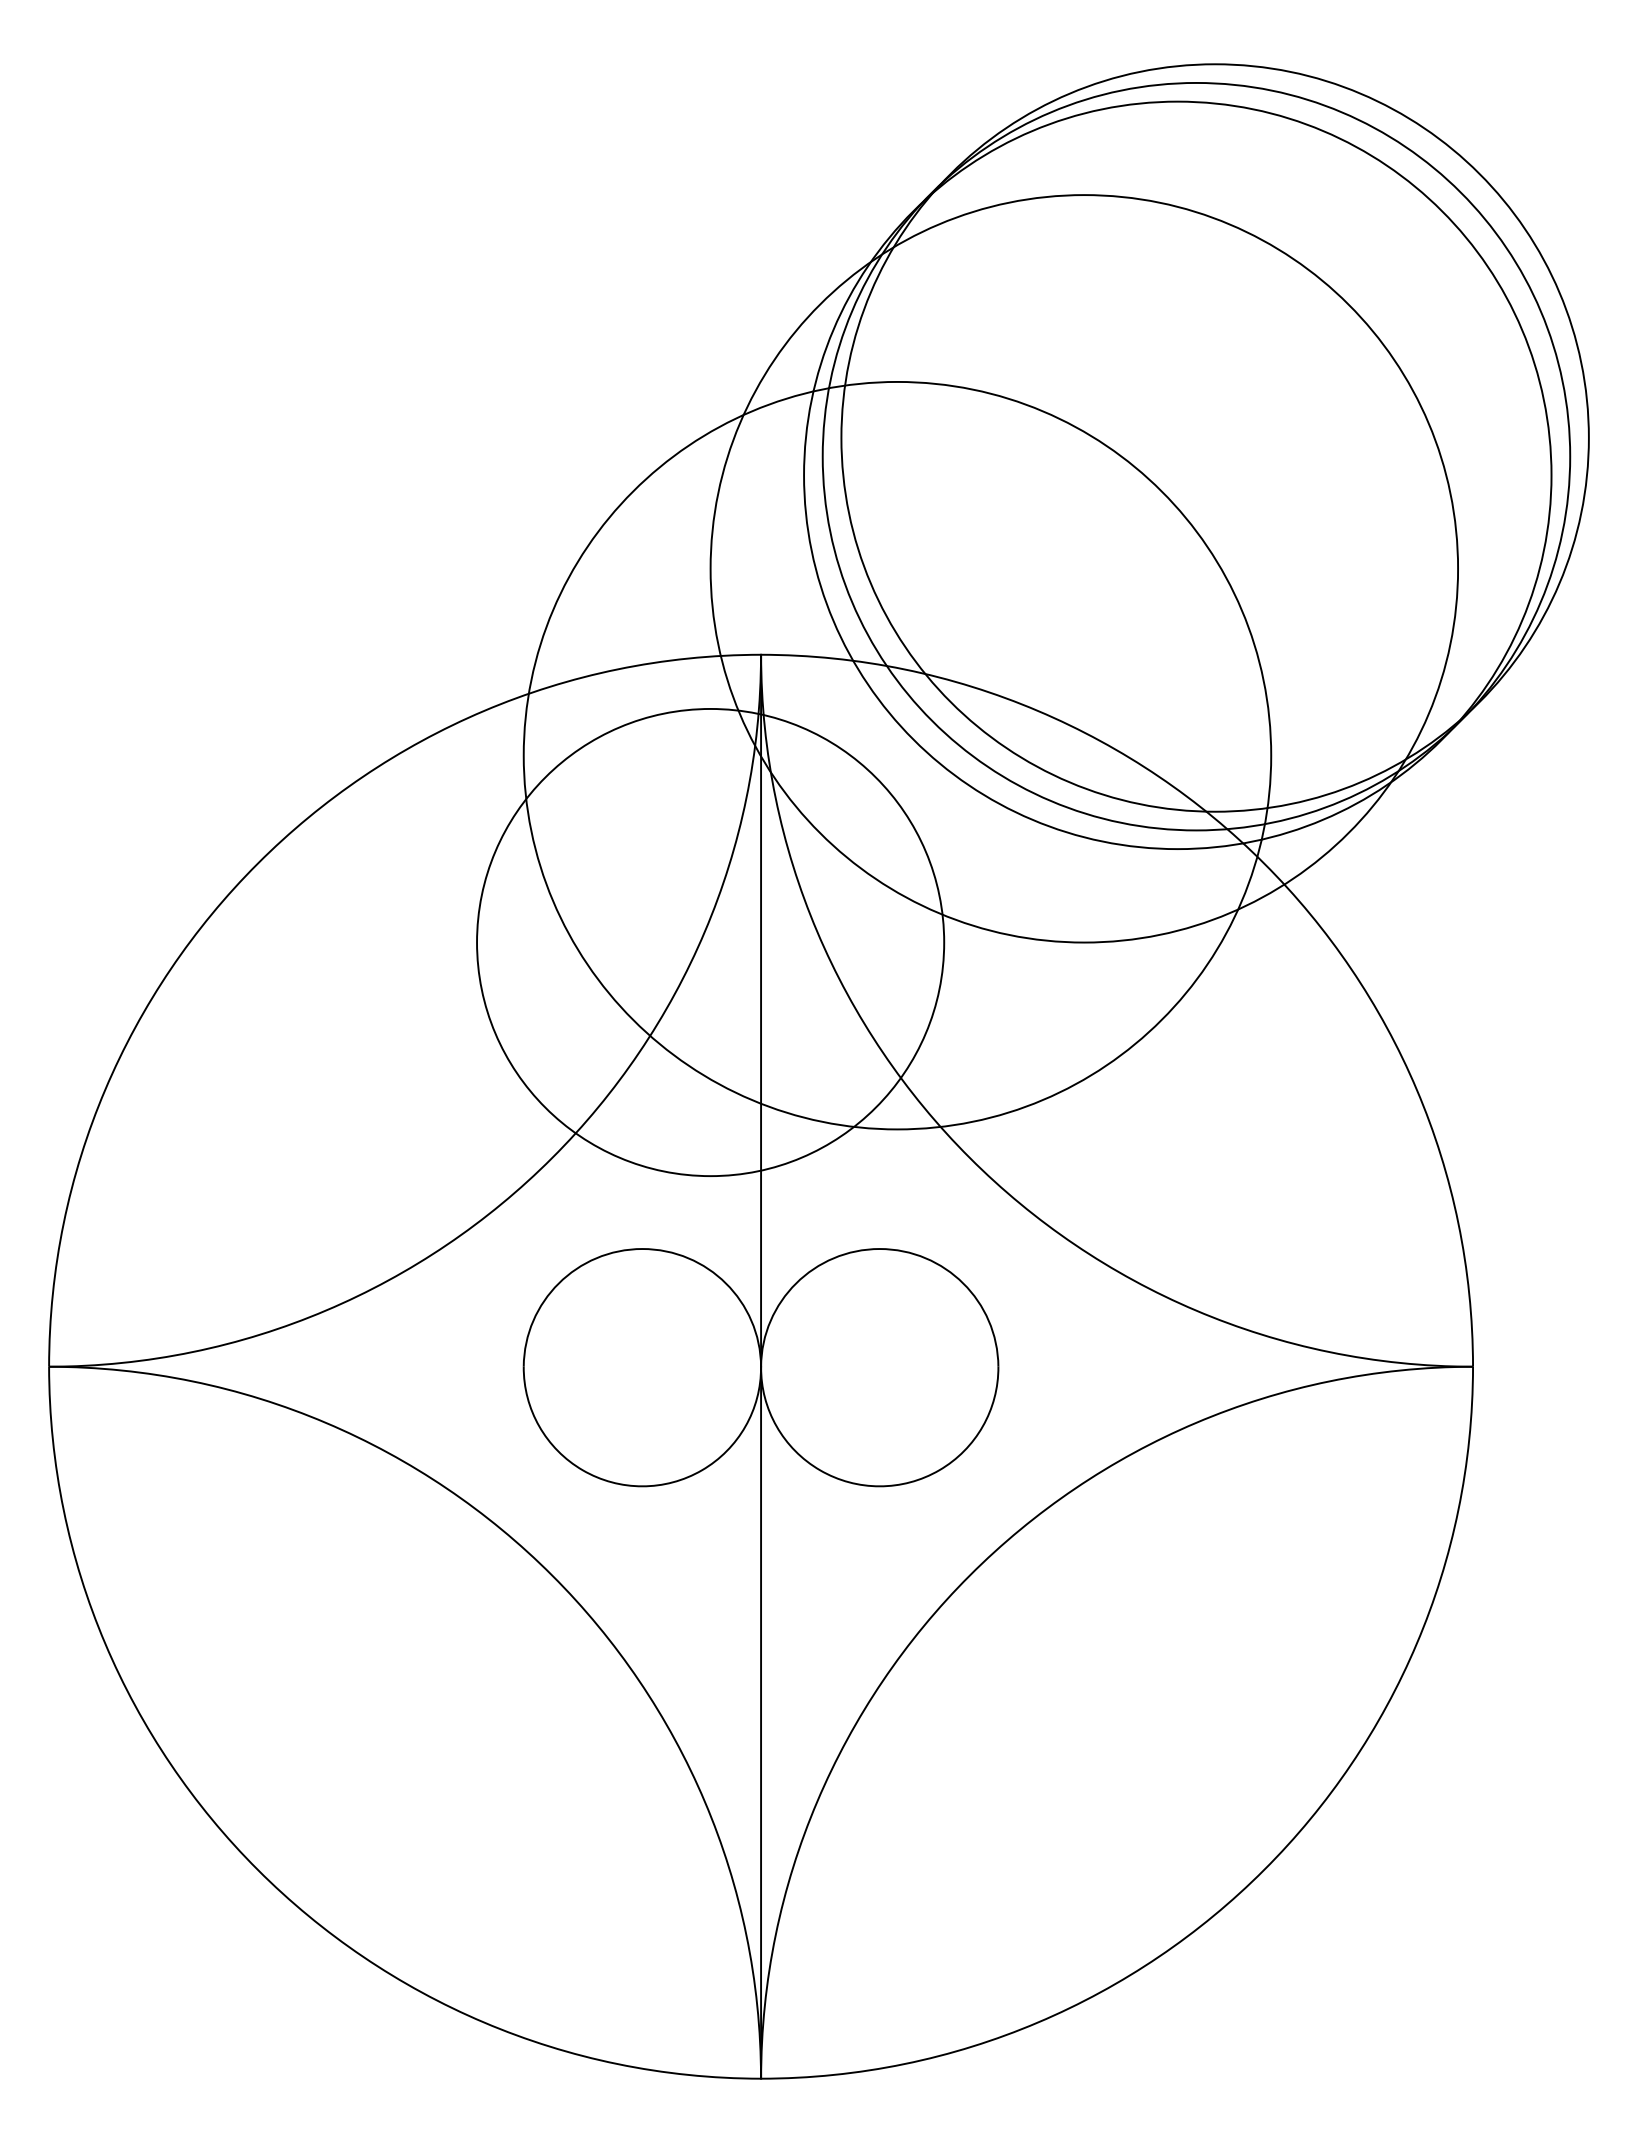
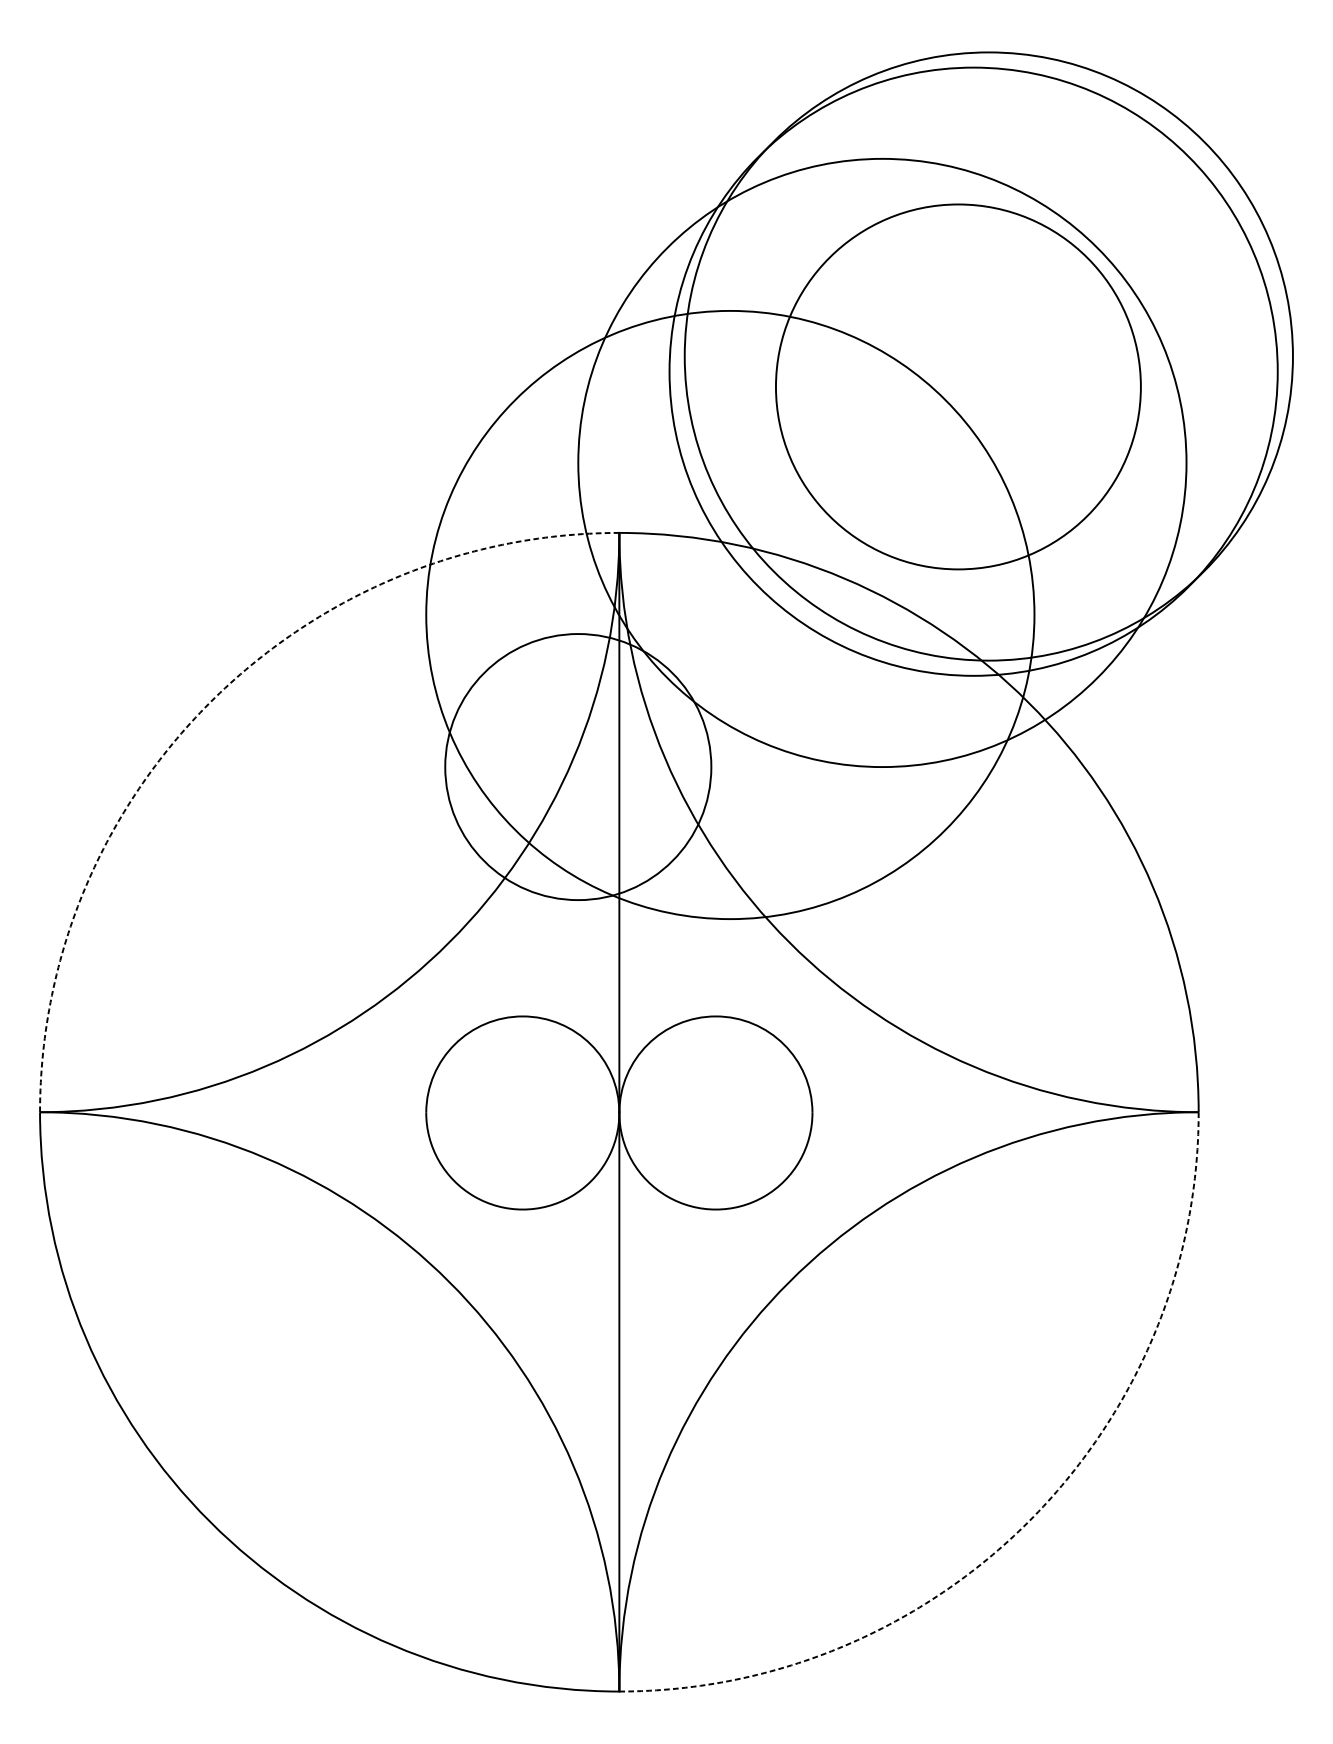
circle: (1177, 475) -> (958, 387), size x0.6
arc: (257, 863) -> (209, 702), solid -> dashed
circle: (710, 942) -> (578, 767), size x0.7
arc: (1264, 1869) -> (1029, 1521), solid -> dashed

